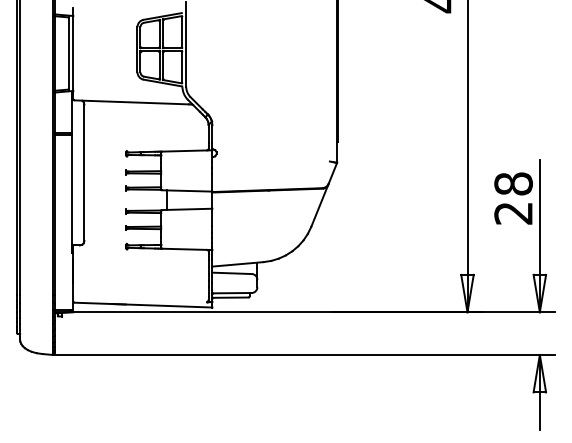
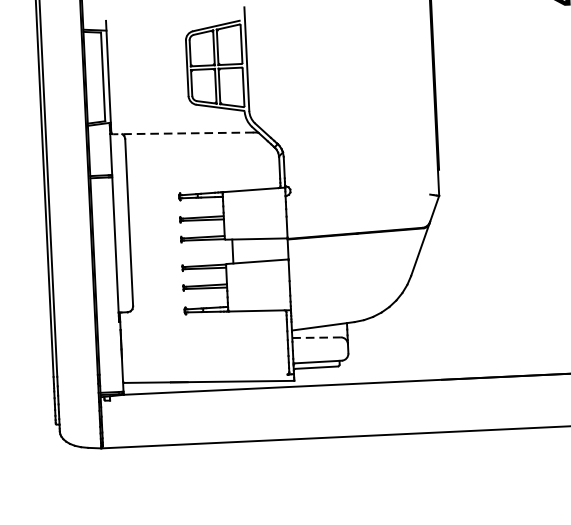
line: (131, 102) -> (182, 133), solid -> dashed
line: (232, 273) -> (317, 337), solid -> dashed

